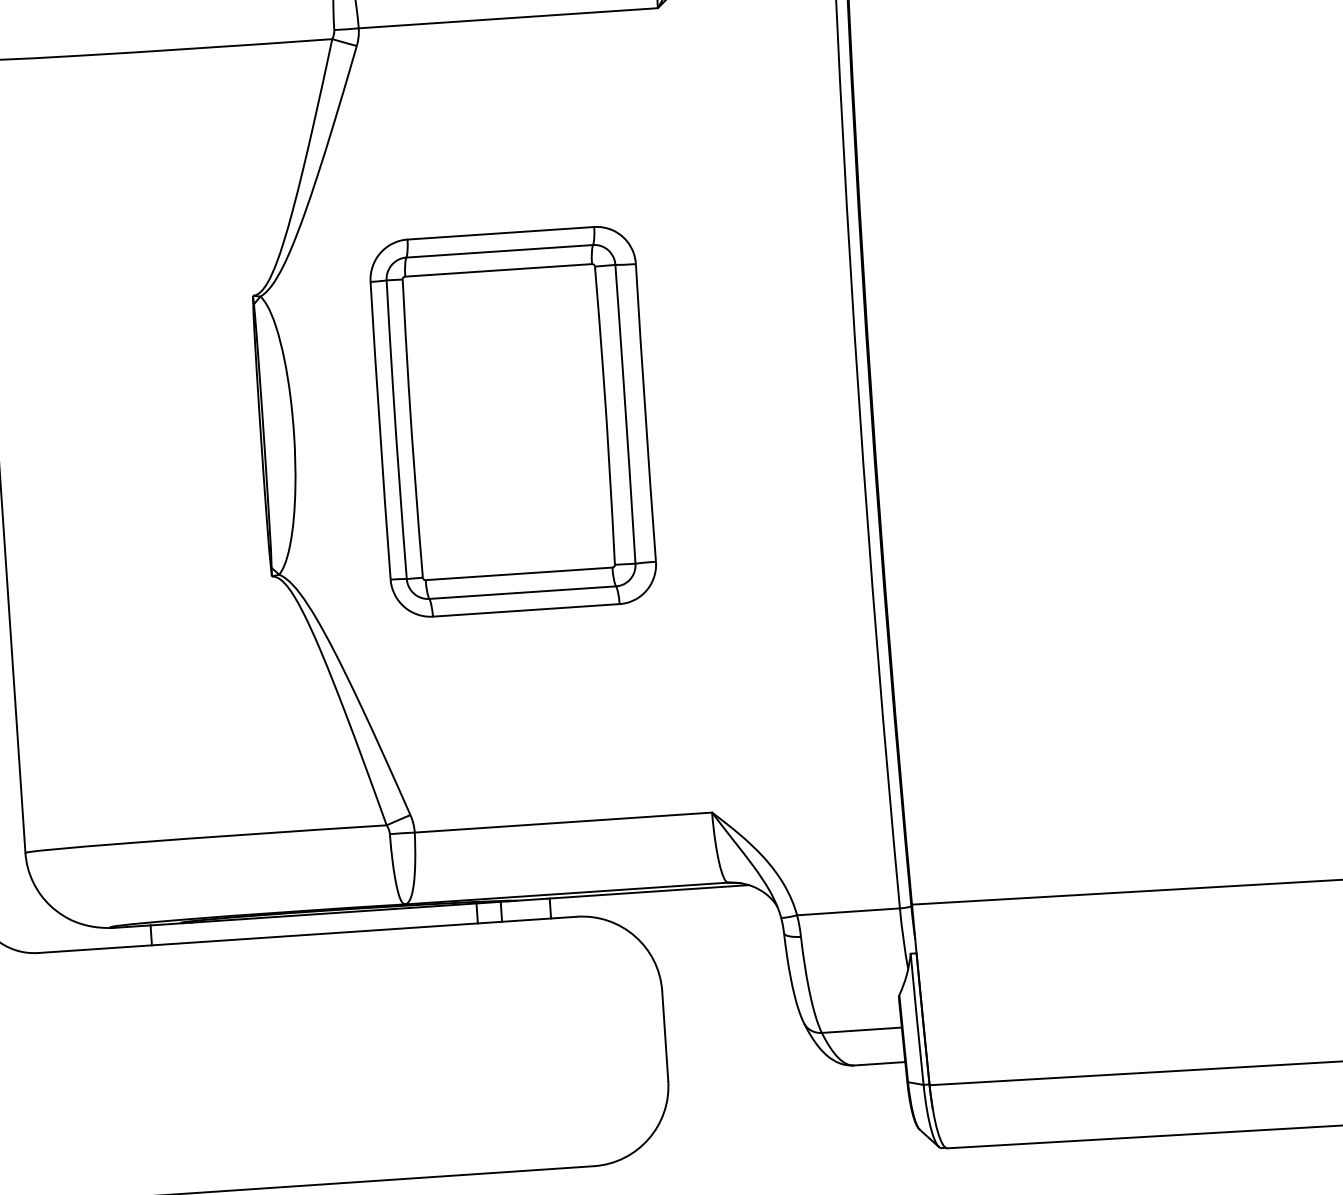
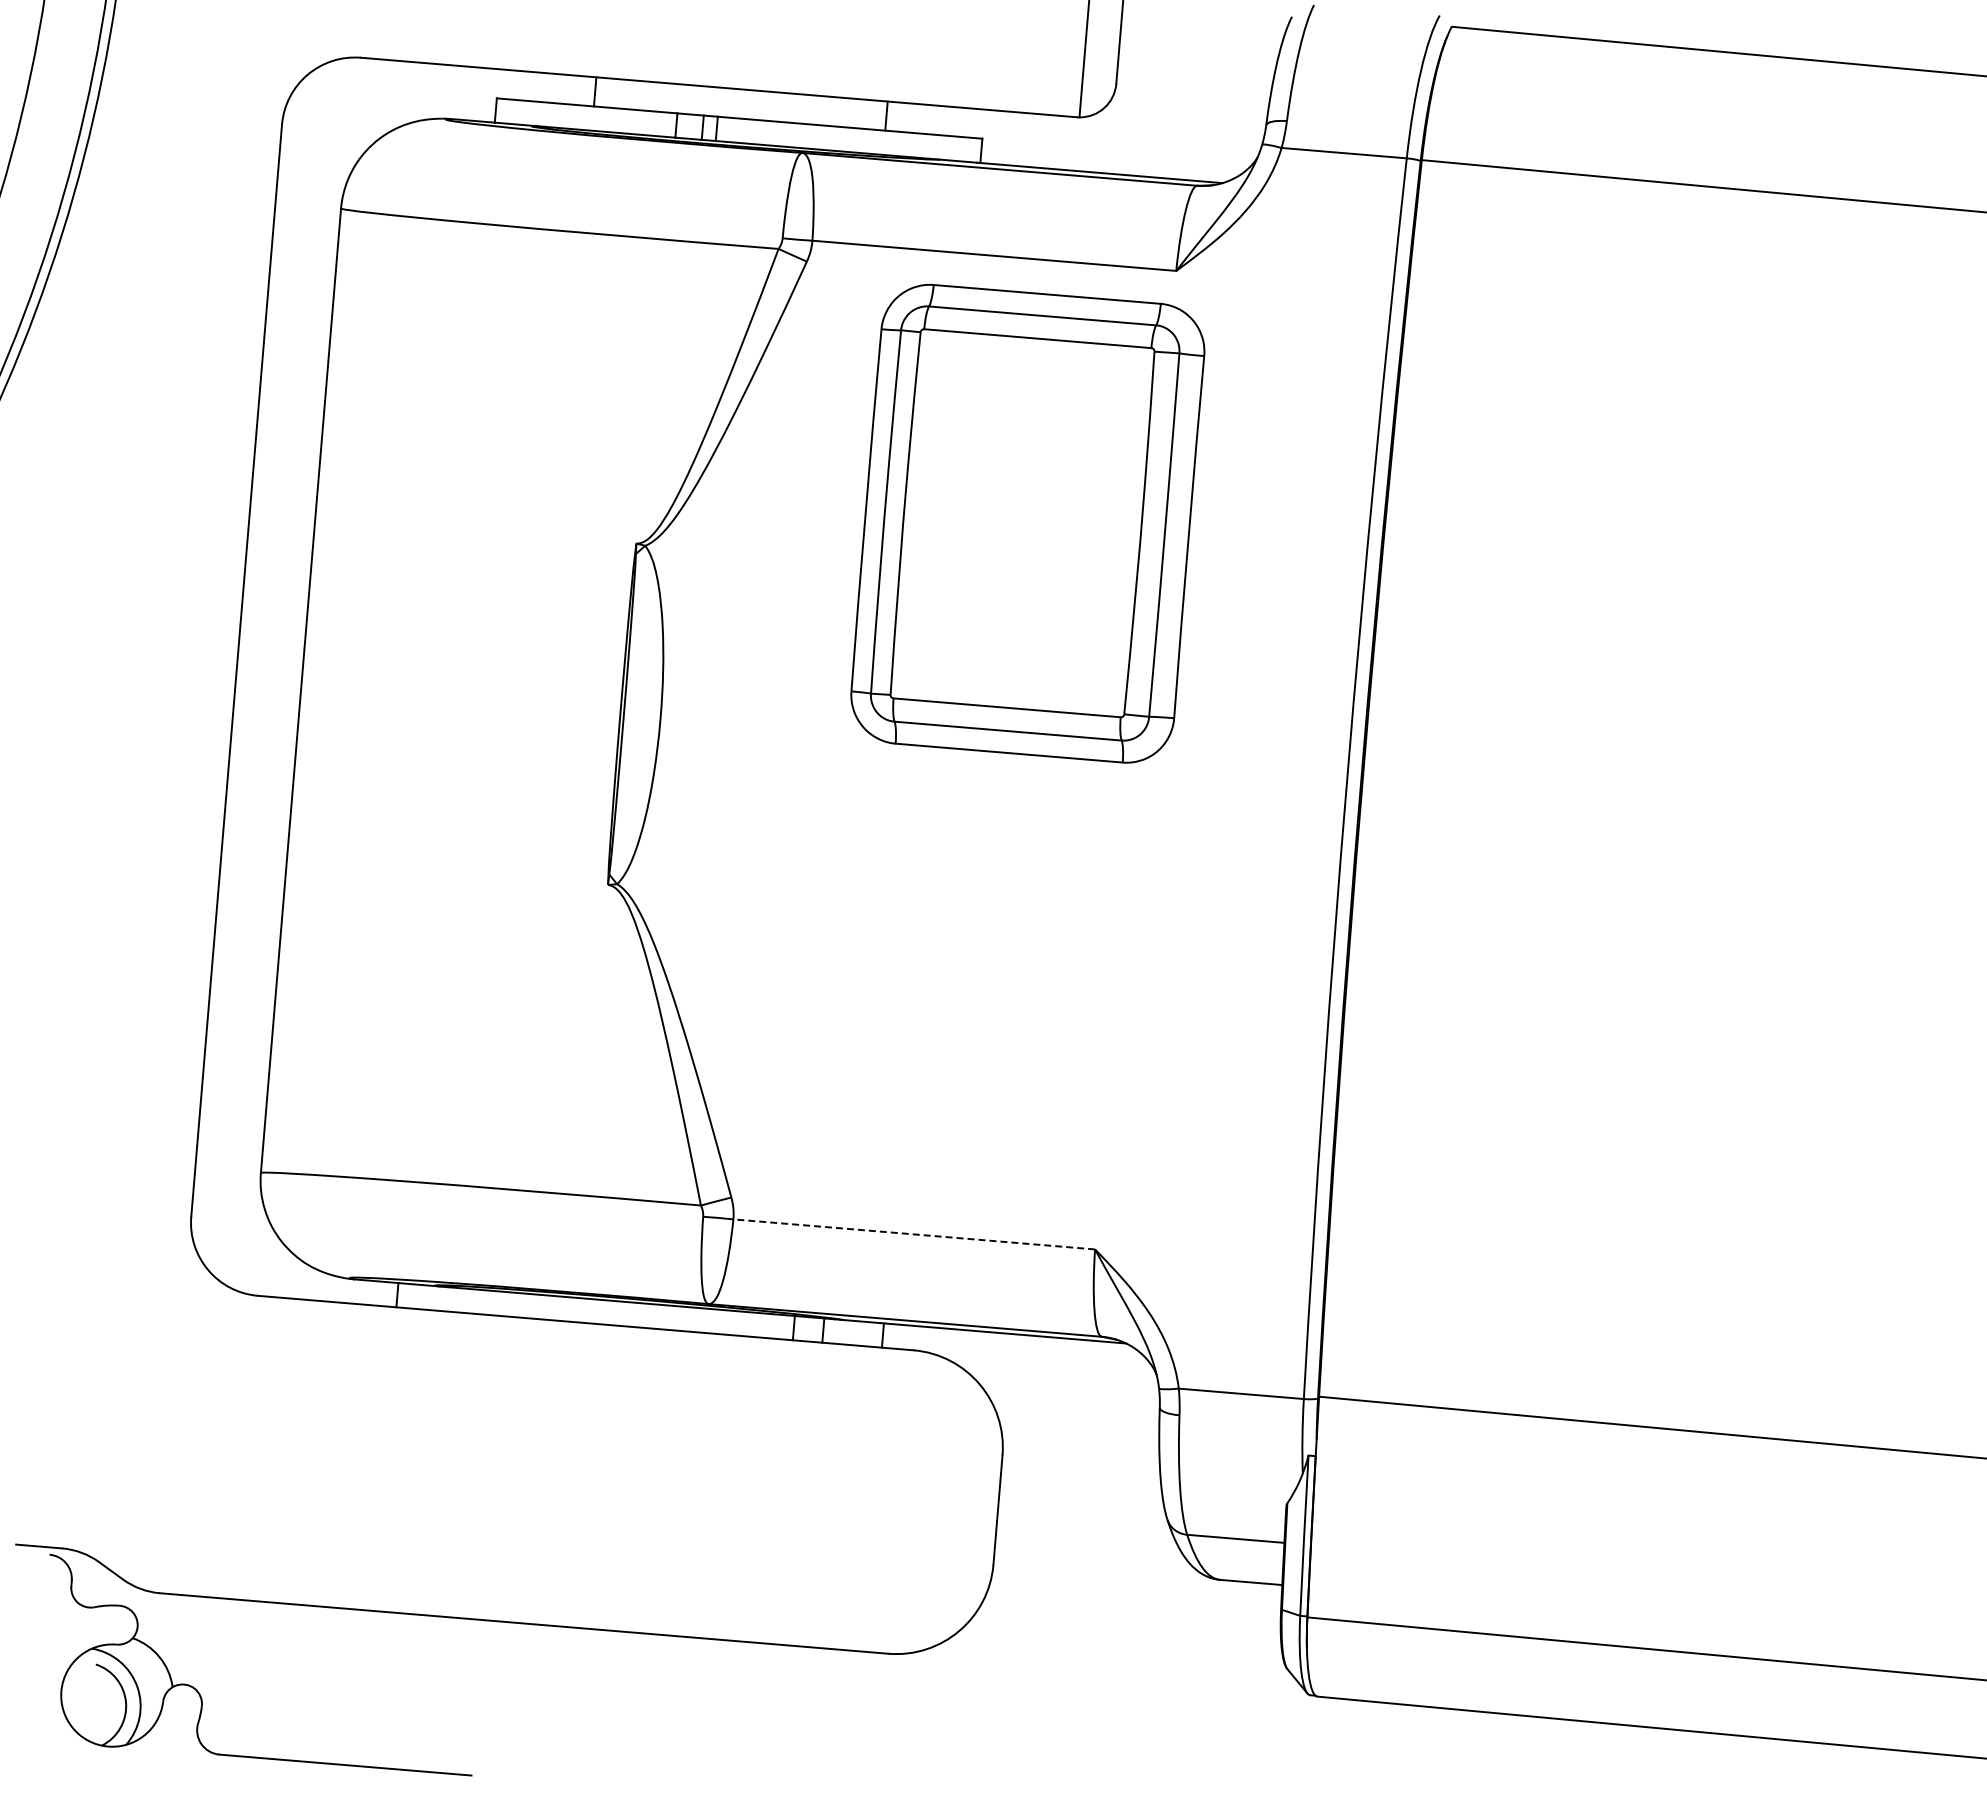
part: (512, 421) -> (1027, 523), moved
line: (562, 822) -> (913, 1234), solid -> dashed

